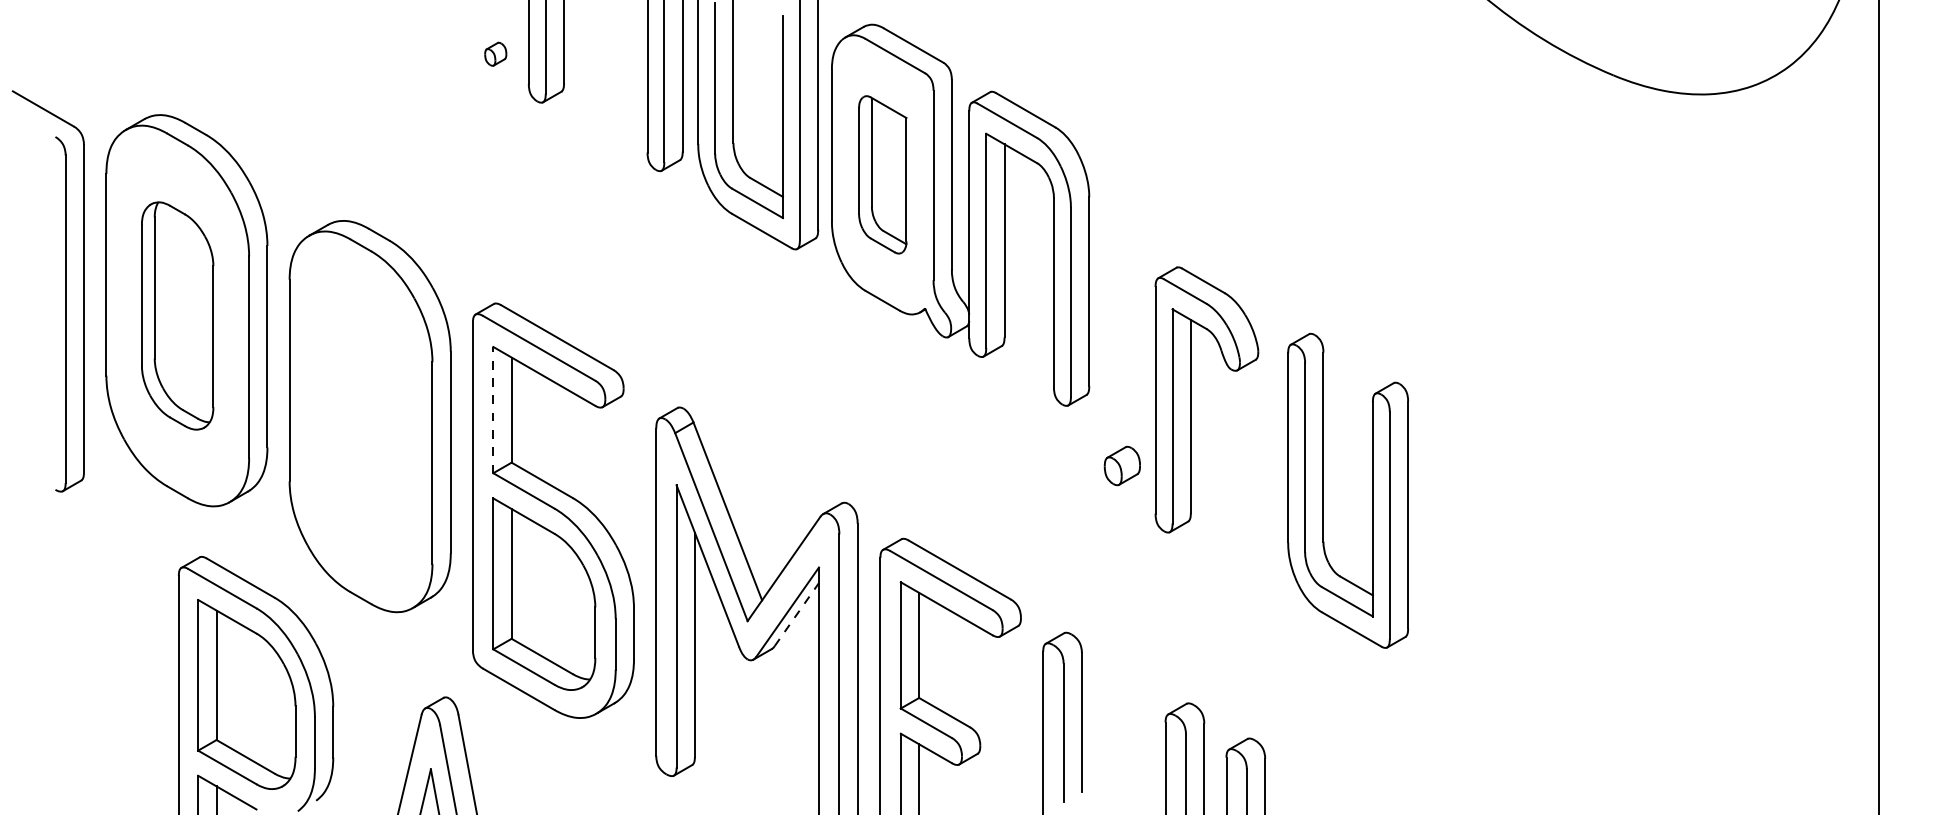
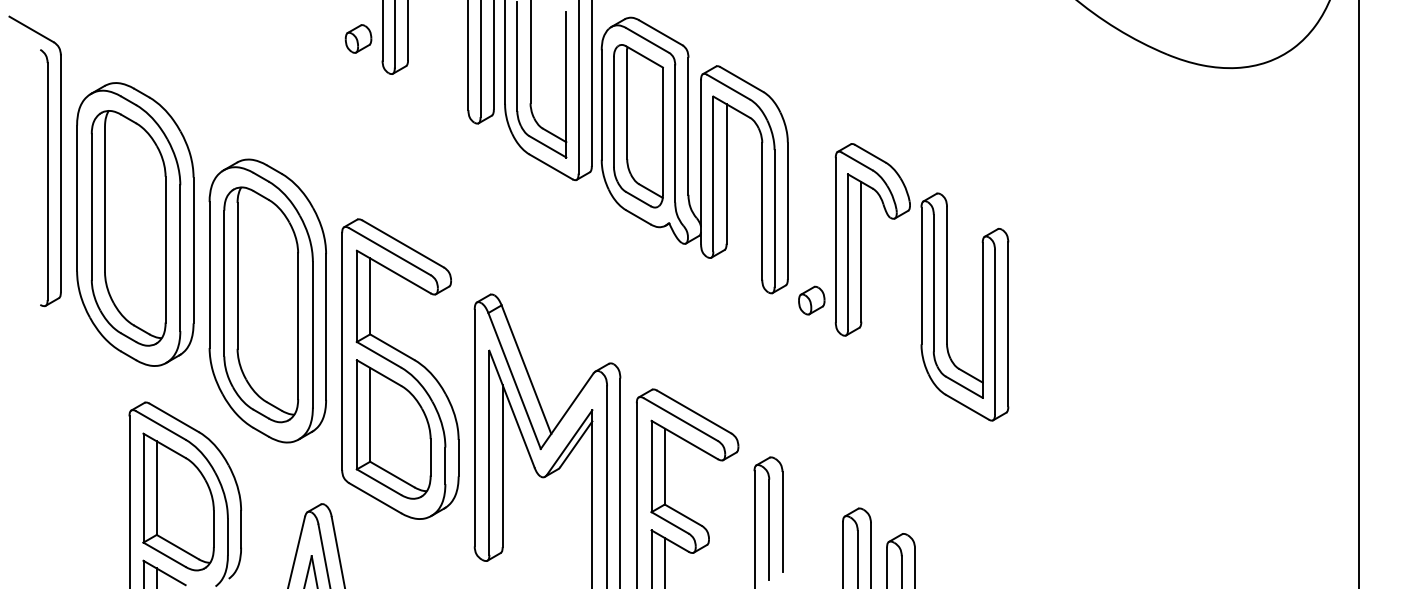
part: (495, 54) -> (358, 39), size x1.67
part: (882, 174) -> (638, 126), size x1.43
part: (65, 291) -> (47, 161), moved
part: (177, 315) -> (128, 227), size x1.43
part: (1191, 399) -> (861, 239), moved
line: (493, 409) -> (357, 295), dashed -> solid
part: (360, 421) -> (260, 304), added
part: (1121, 465) -> (811, 300), moved
part: (1323, 490) -> (947, 306), moved
line: (797, 614) -> (576, 444), dashed -> solid

